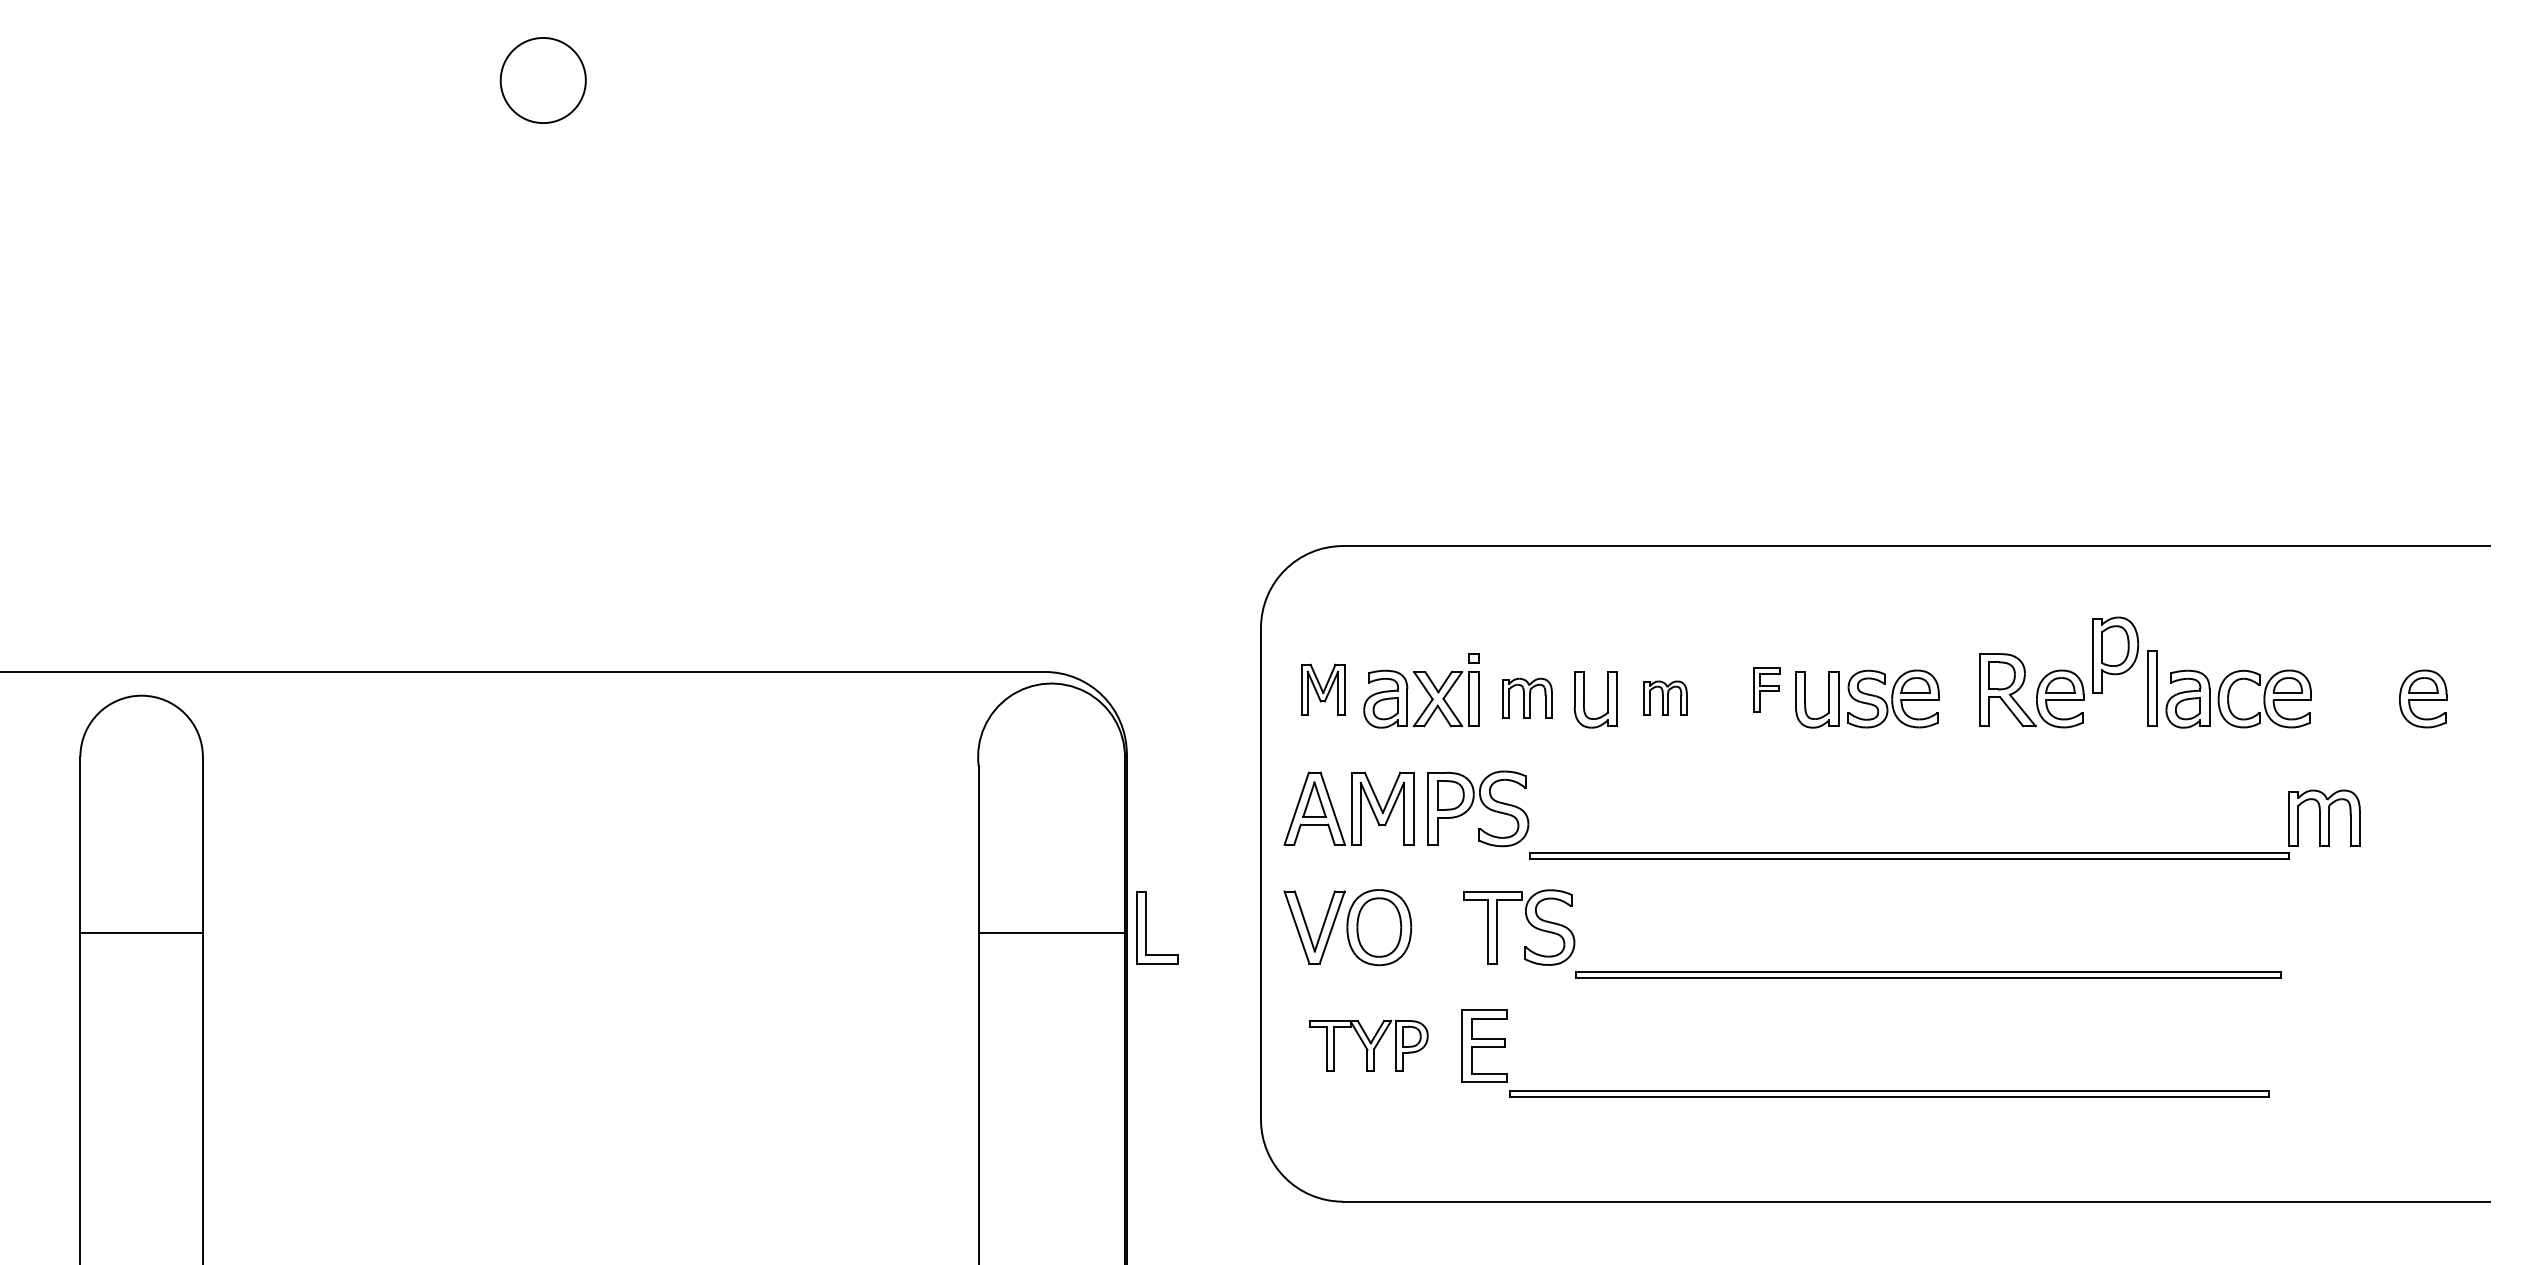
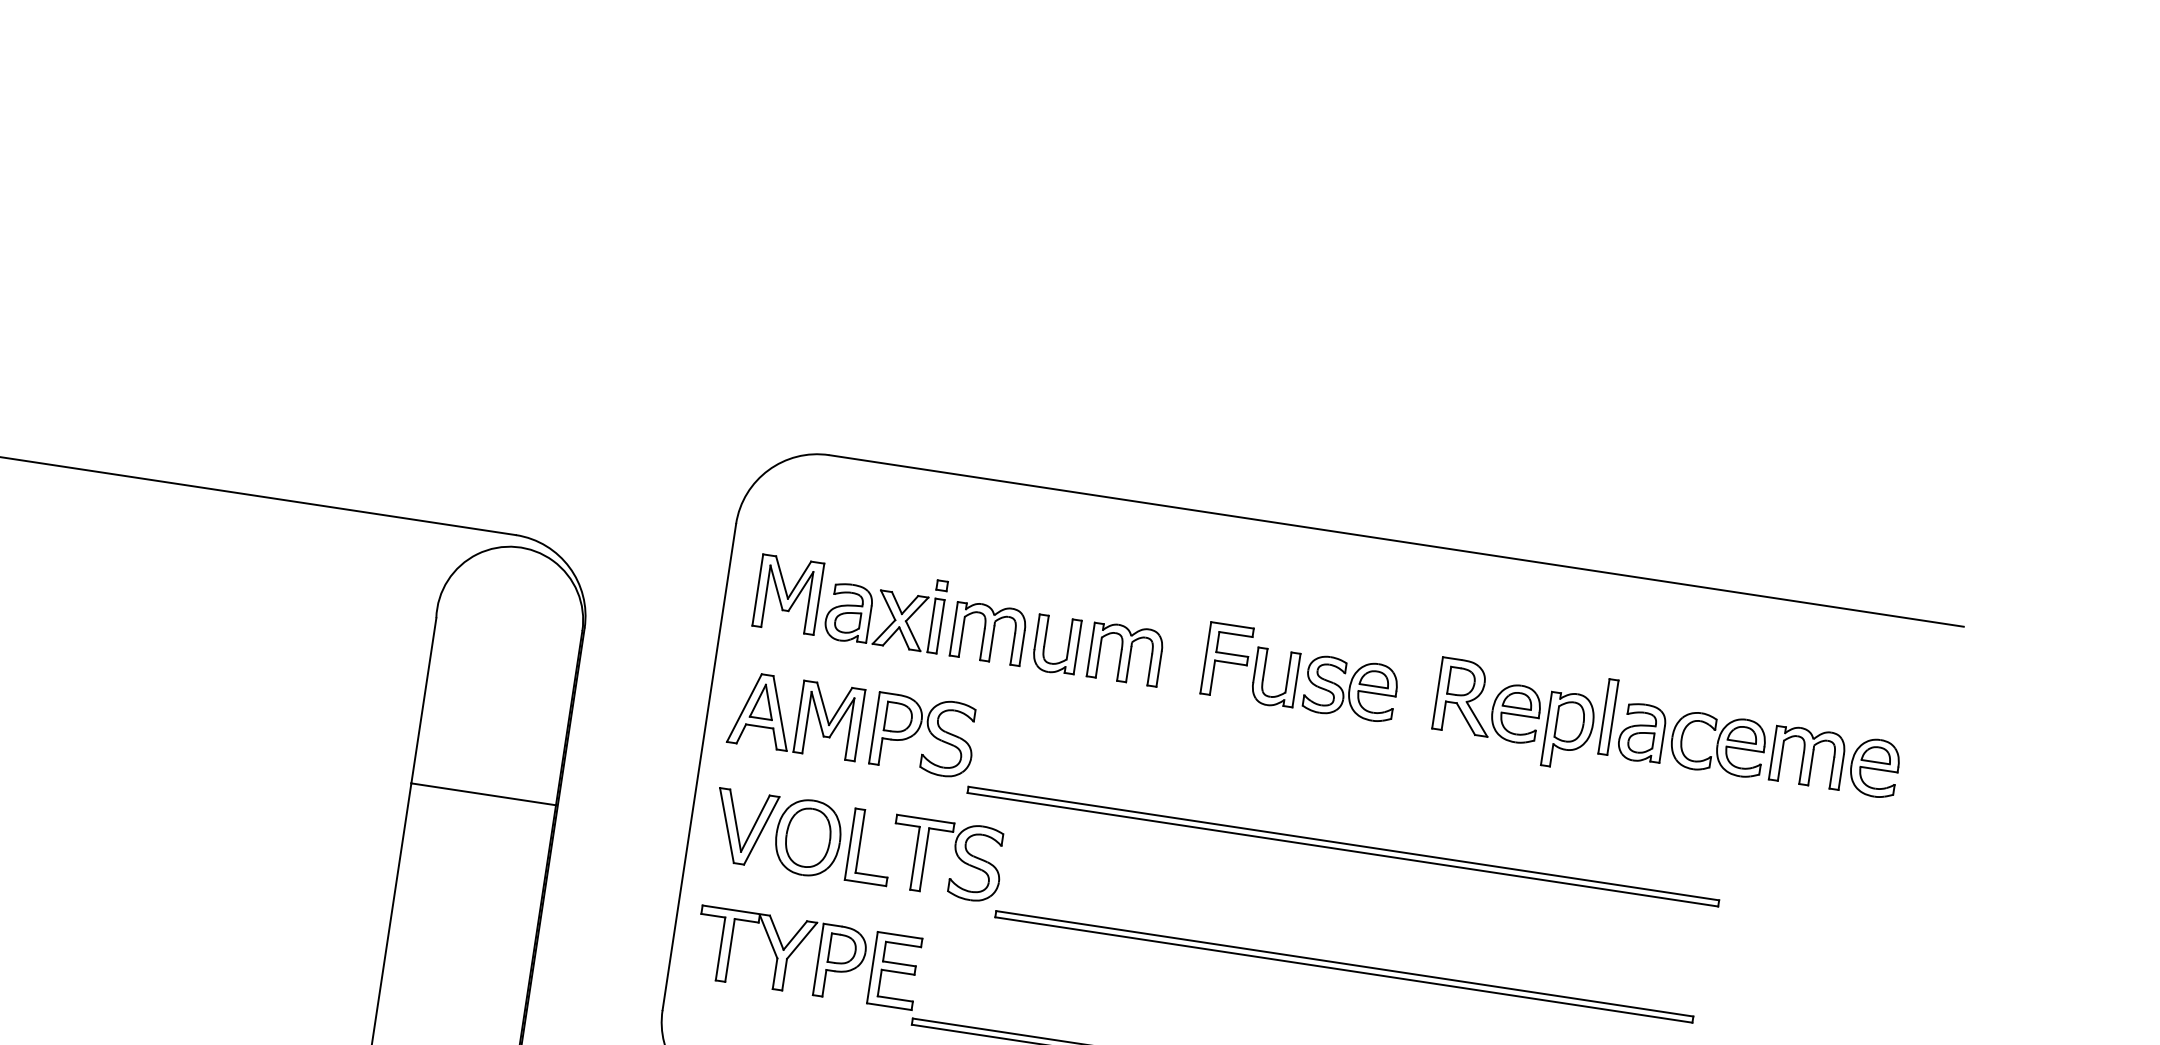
part: (2115, 654) -> (1569, 730), moved
part: (1322, 689) -> (787, 593), size x1.43
part: (1766, 689) -> (1226, 660), size x1.67
part: (1527, 697) -> (989, 632), size x1.43
part: (1665, 697) -> (1125, 653), size x1.67
part: (2324, 817) -> (1807, 756), moved
part: (1146, 927) -> (859, 845), moved
part: (1368, 1045) -> (779, 952), size x1.43

